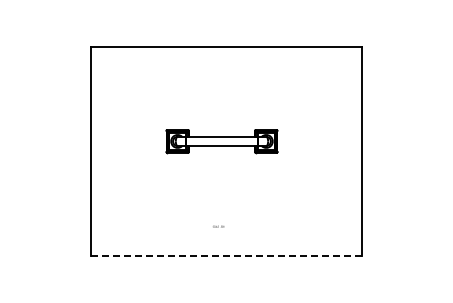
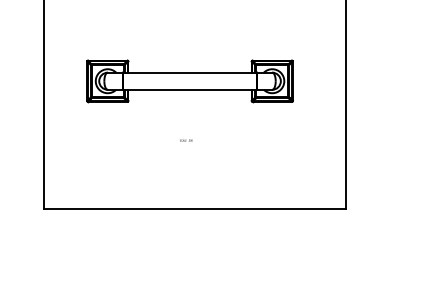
part: (221, 141) -> (189, 81), size x1.67
text: (218, 226) -> (186, 140), moved
line: (226, 256) -> (195, 209), dashed -> solid

